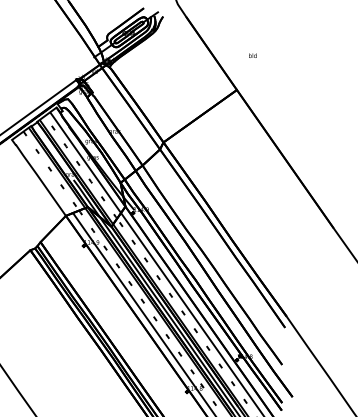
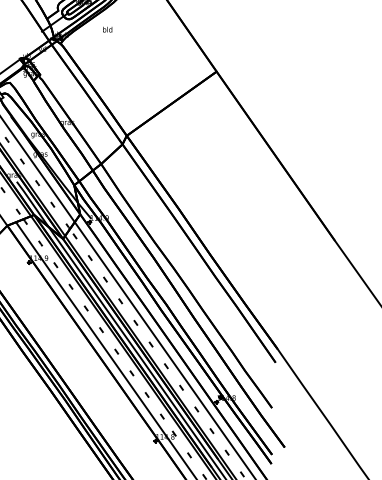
text: (252, 55) -> (107, 29), moved

